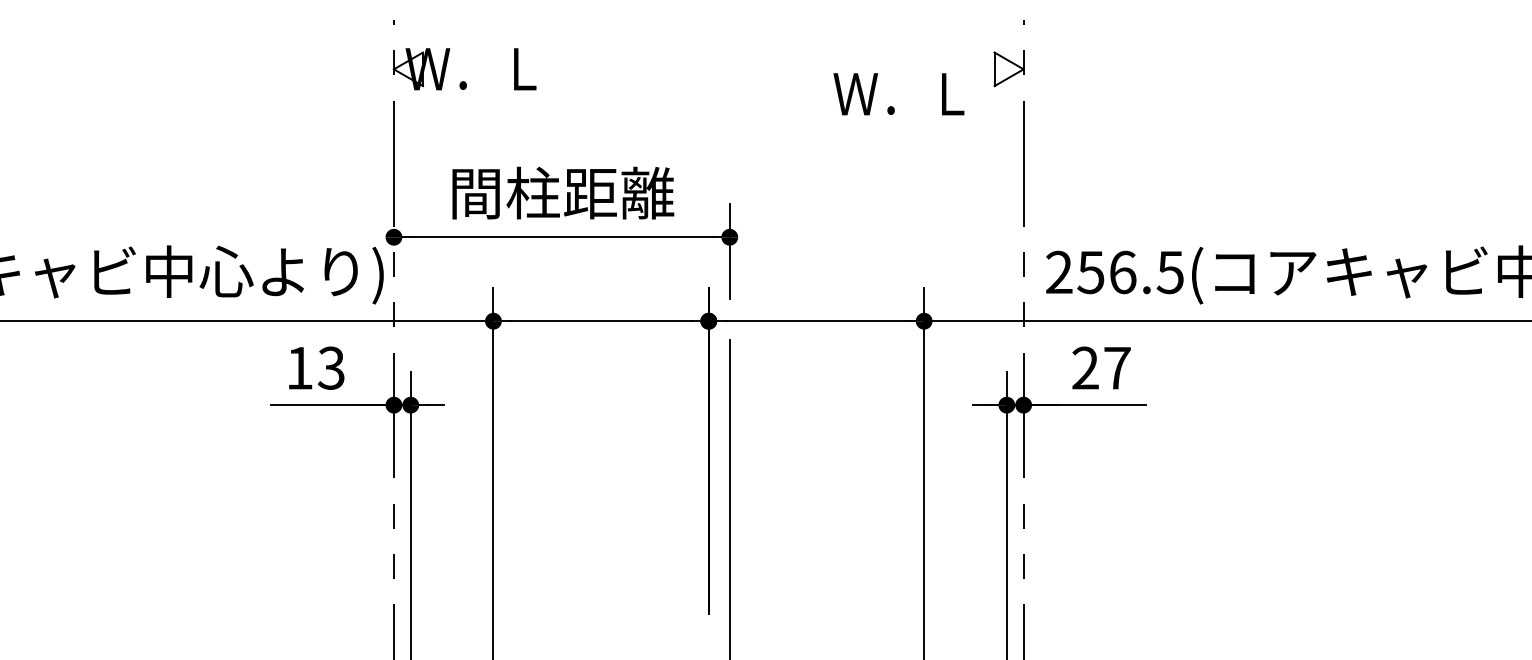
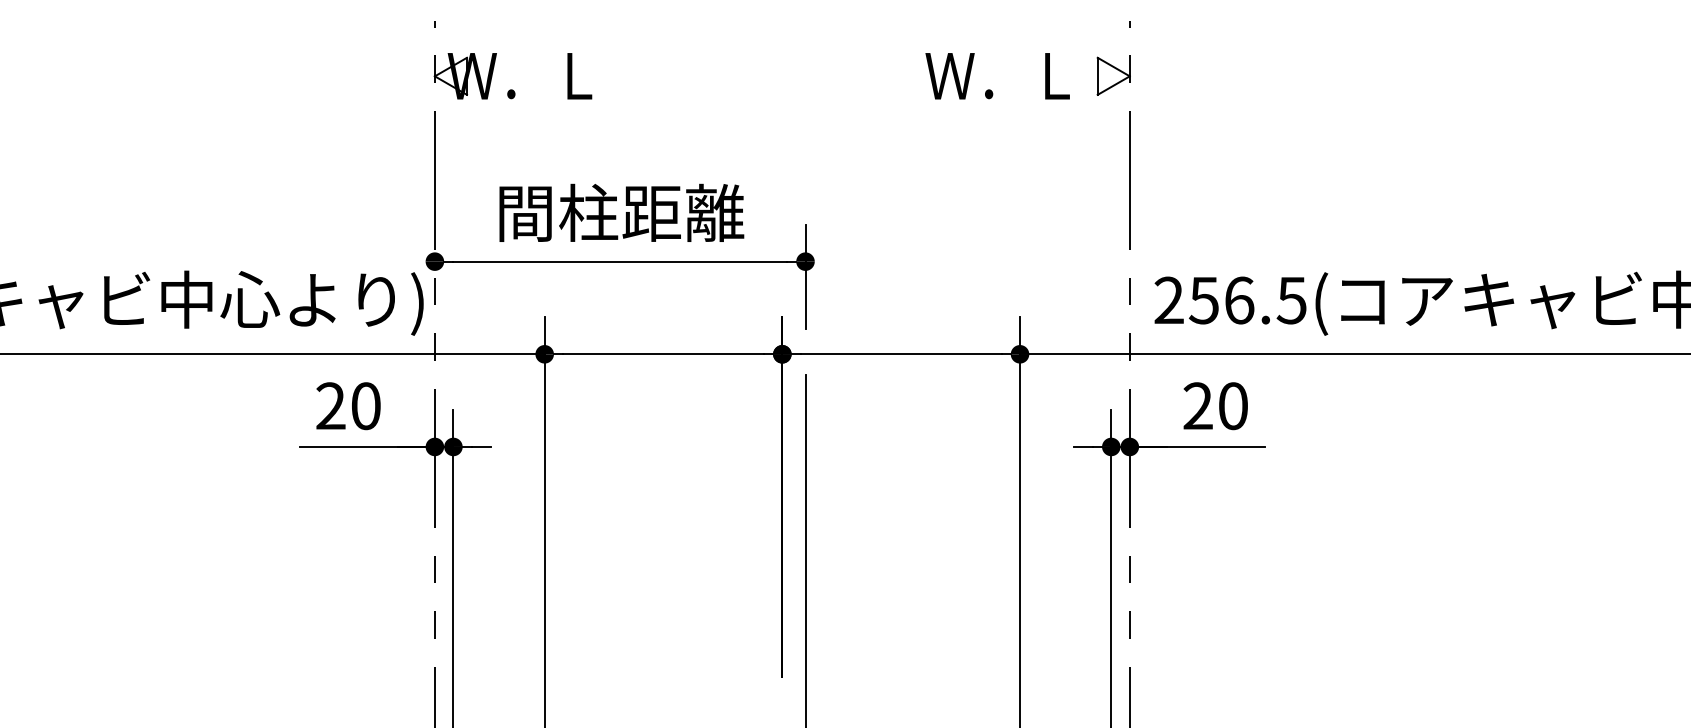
text: (898, 94) -> (997, 76), moved
text: (315, 367) -> (348, 405), 13 -> 20
text: (1117, 367) -> (1233, 405), 27 -> 20

